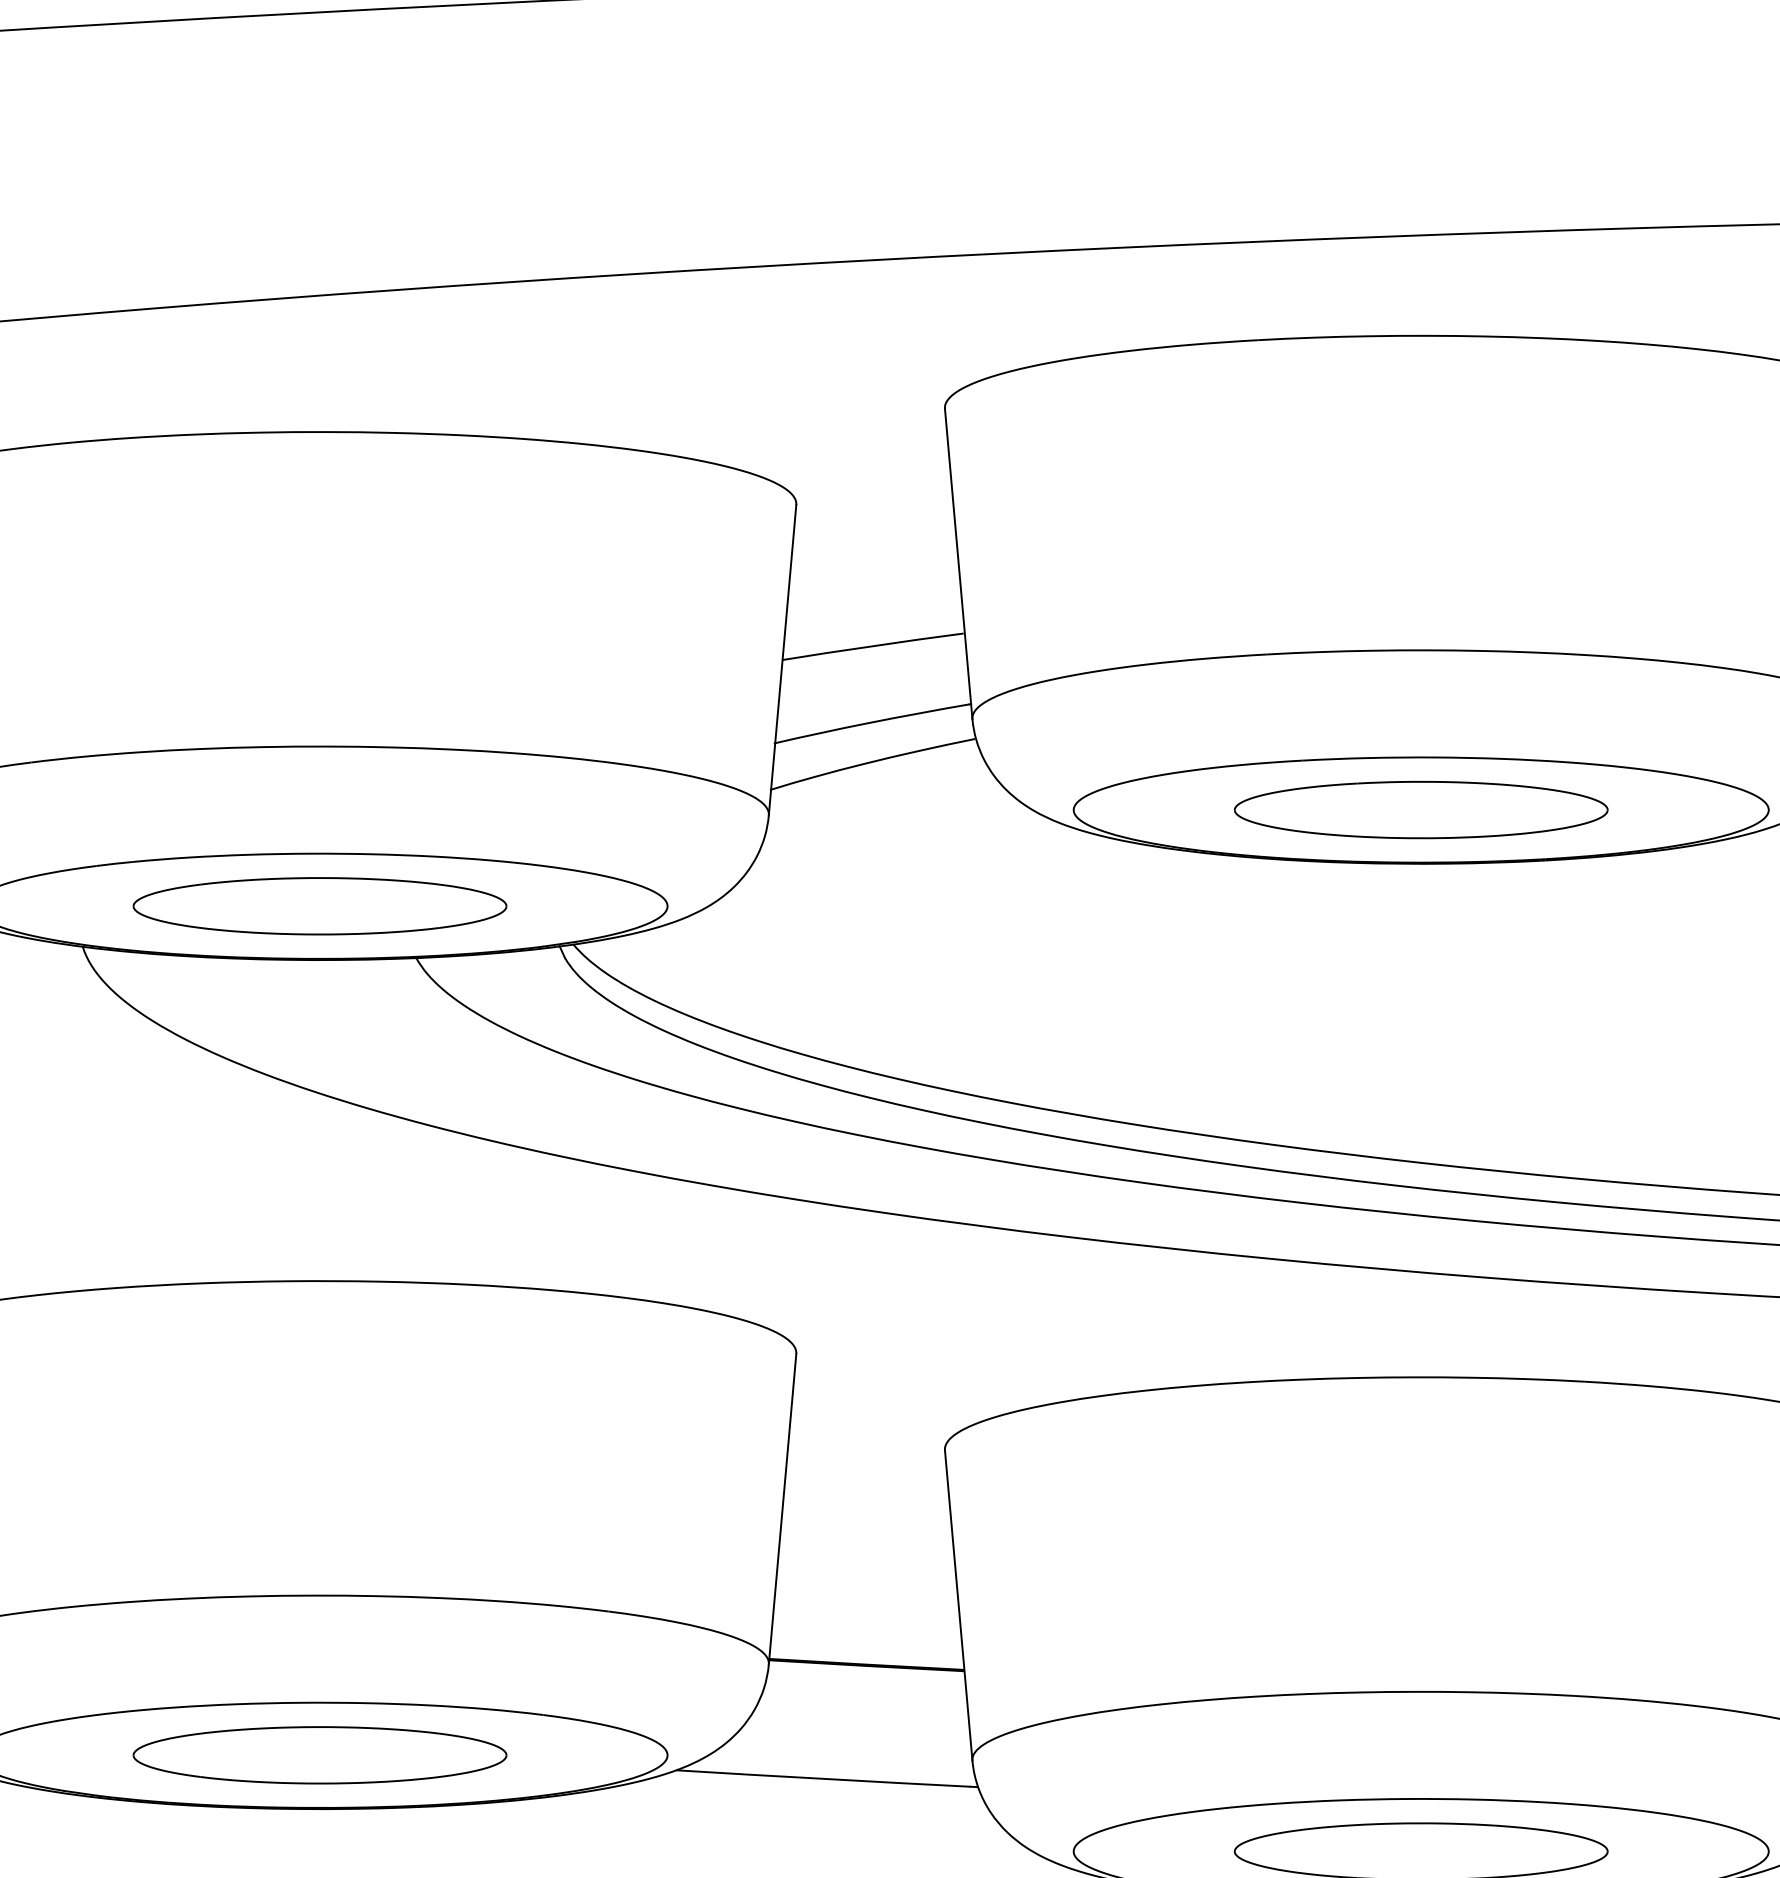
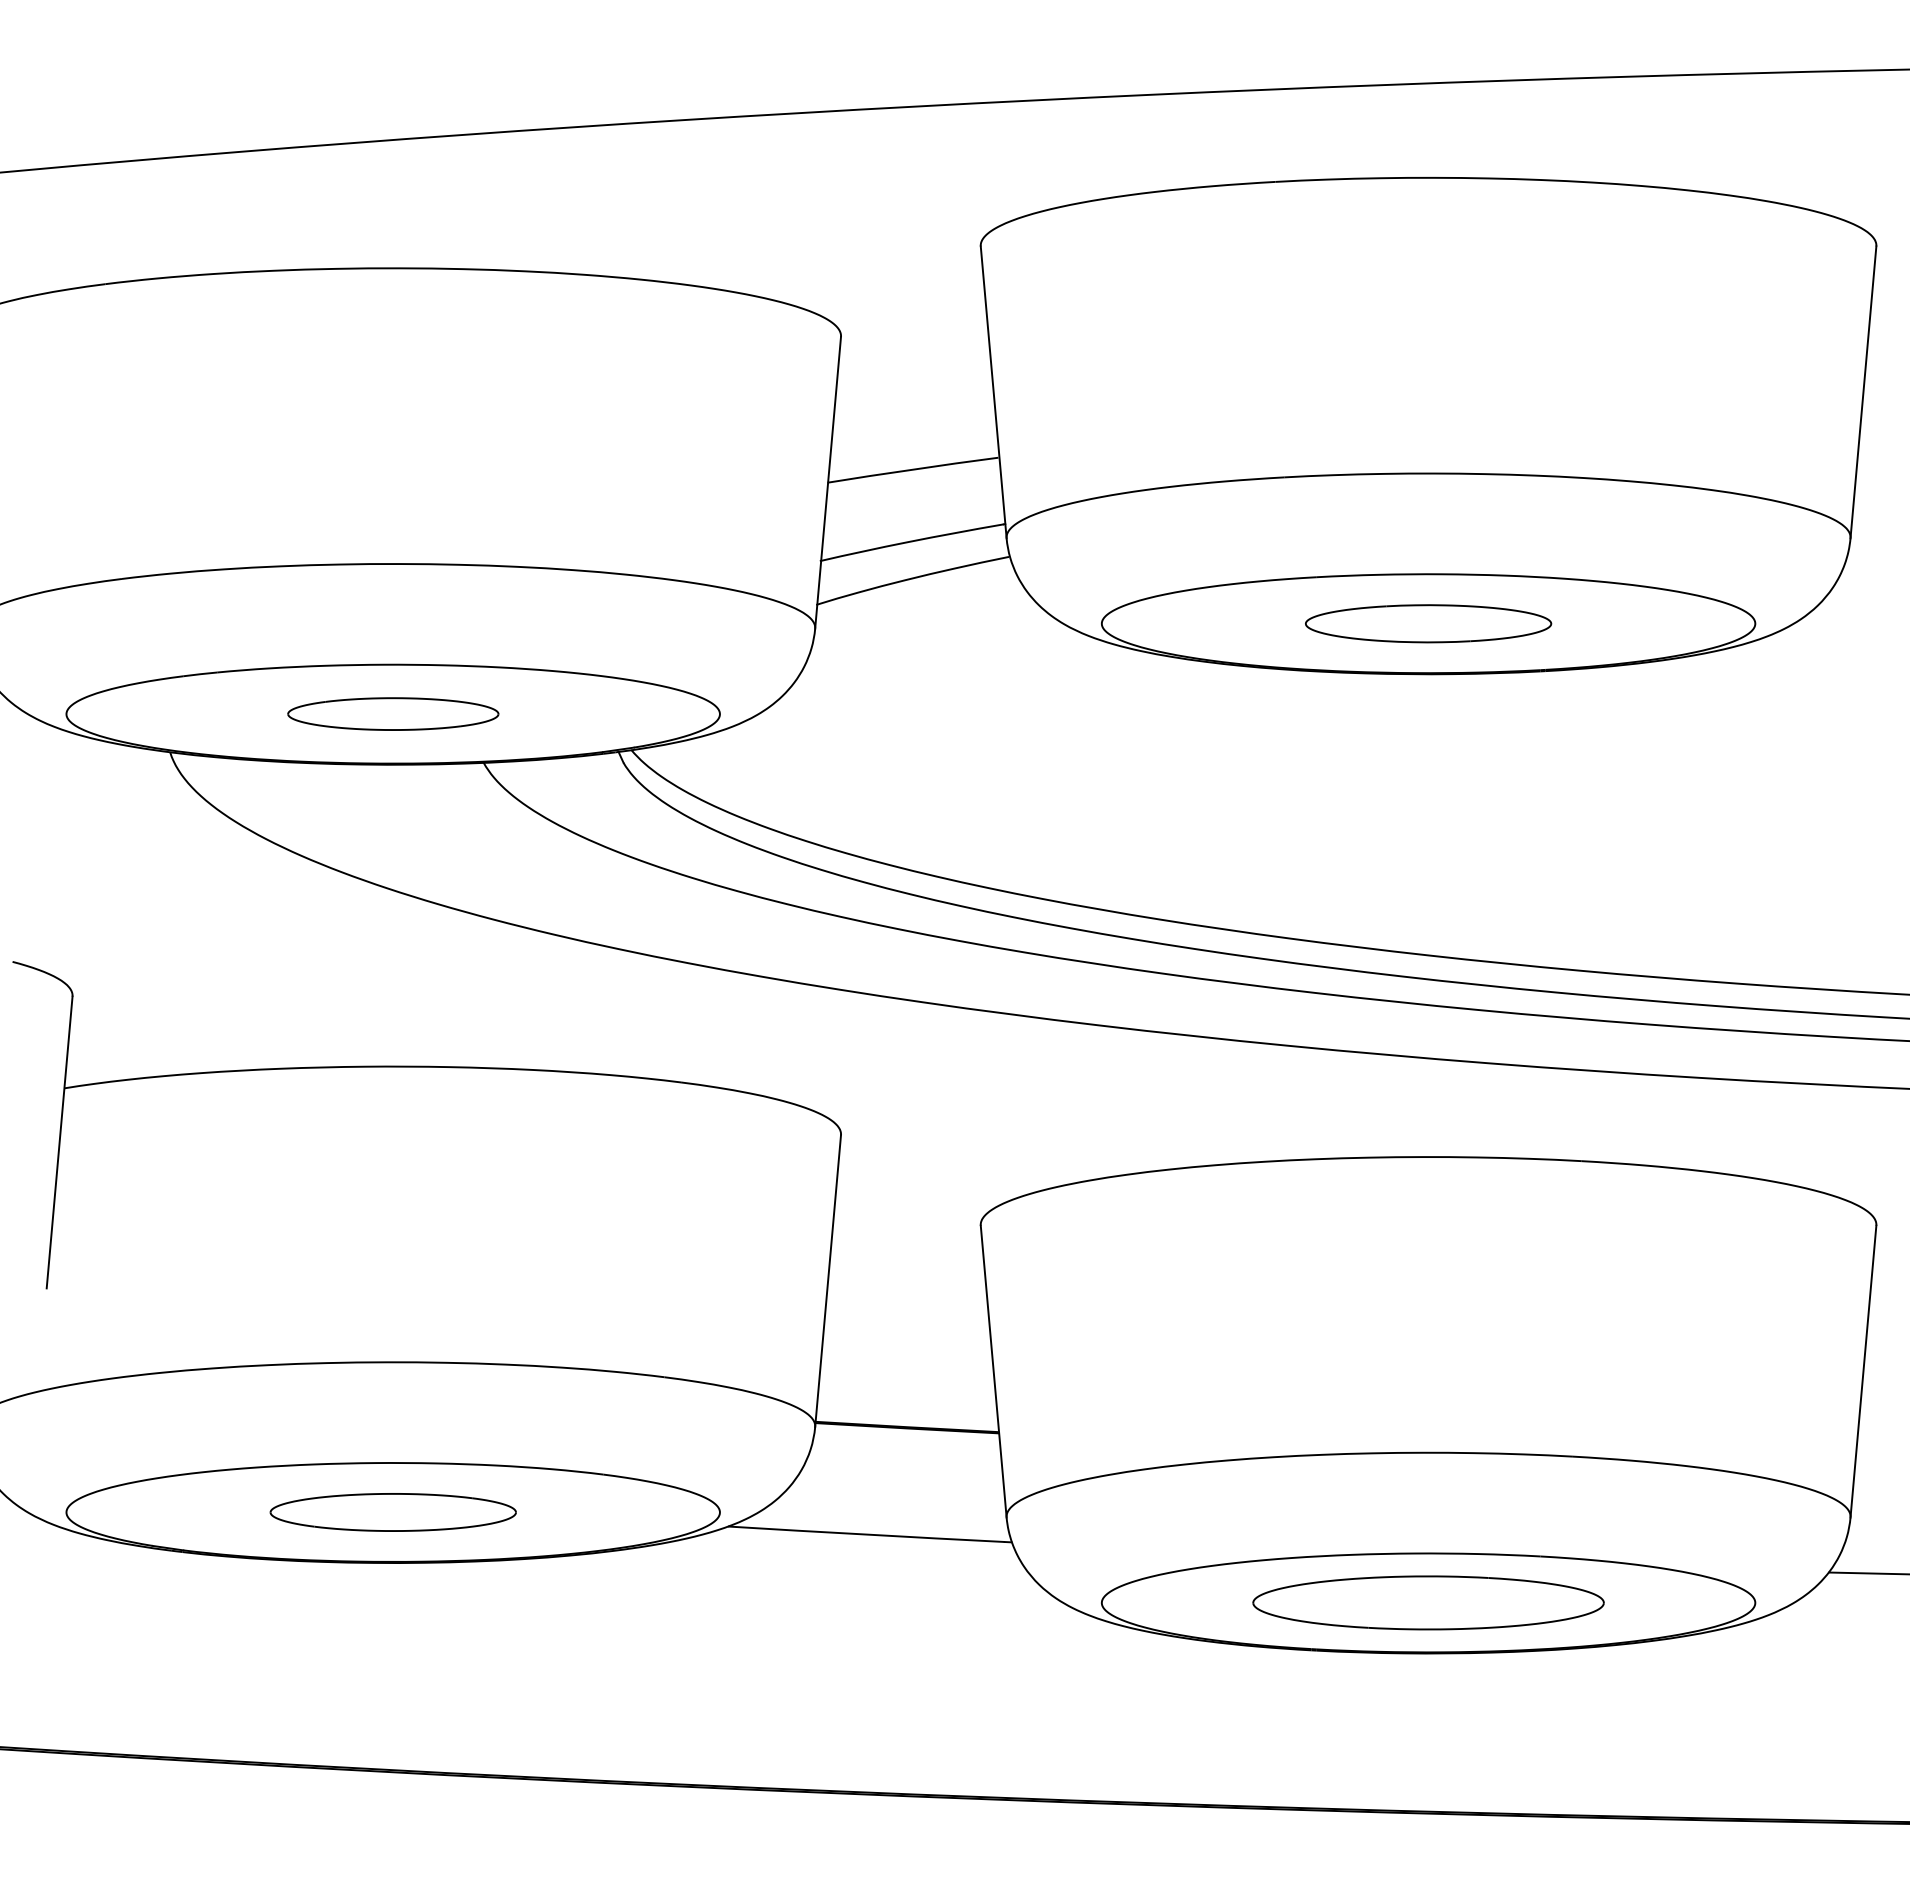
part: (1421, 809) -> (1428, 623), size x0.7
part: (320, 905) -> (393, 713), size x0.6
part: (320, 1755) -> (393, 1512), size x0.7

